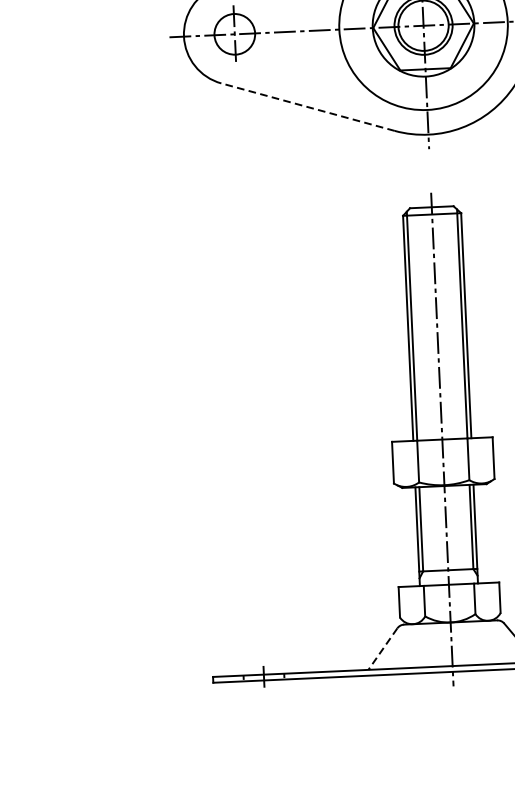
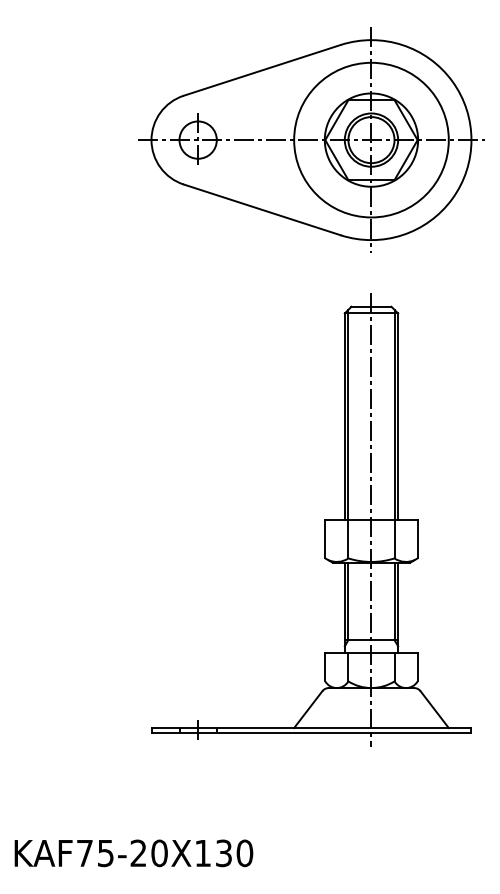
line: (307, 106) -> (261, 209), dashed -> solid
line: (382, 650) -> (307, 710), dashed -> solid

